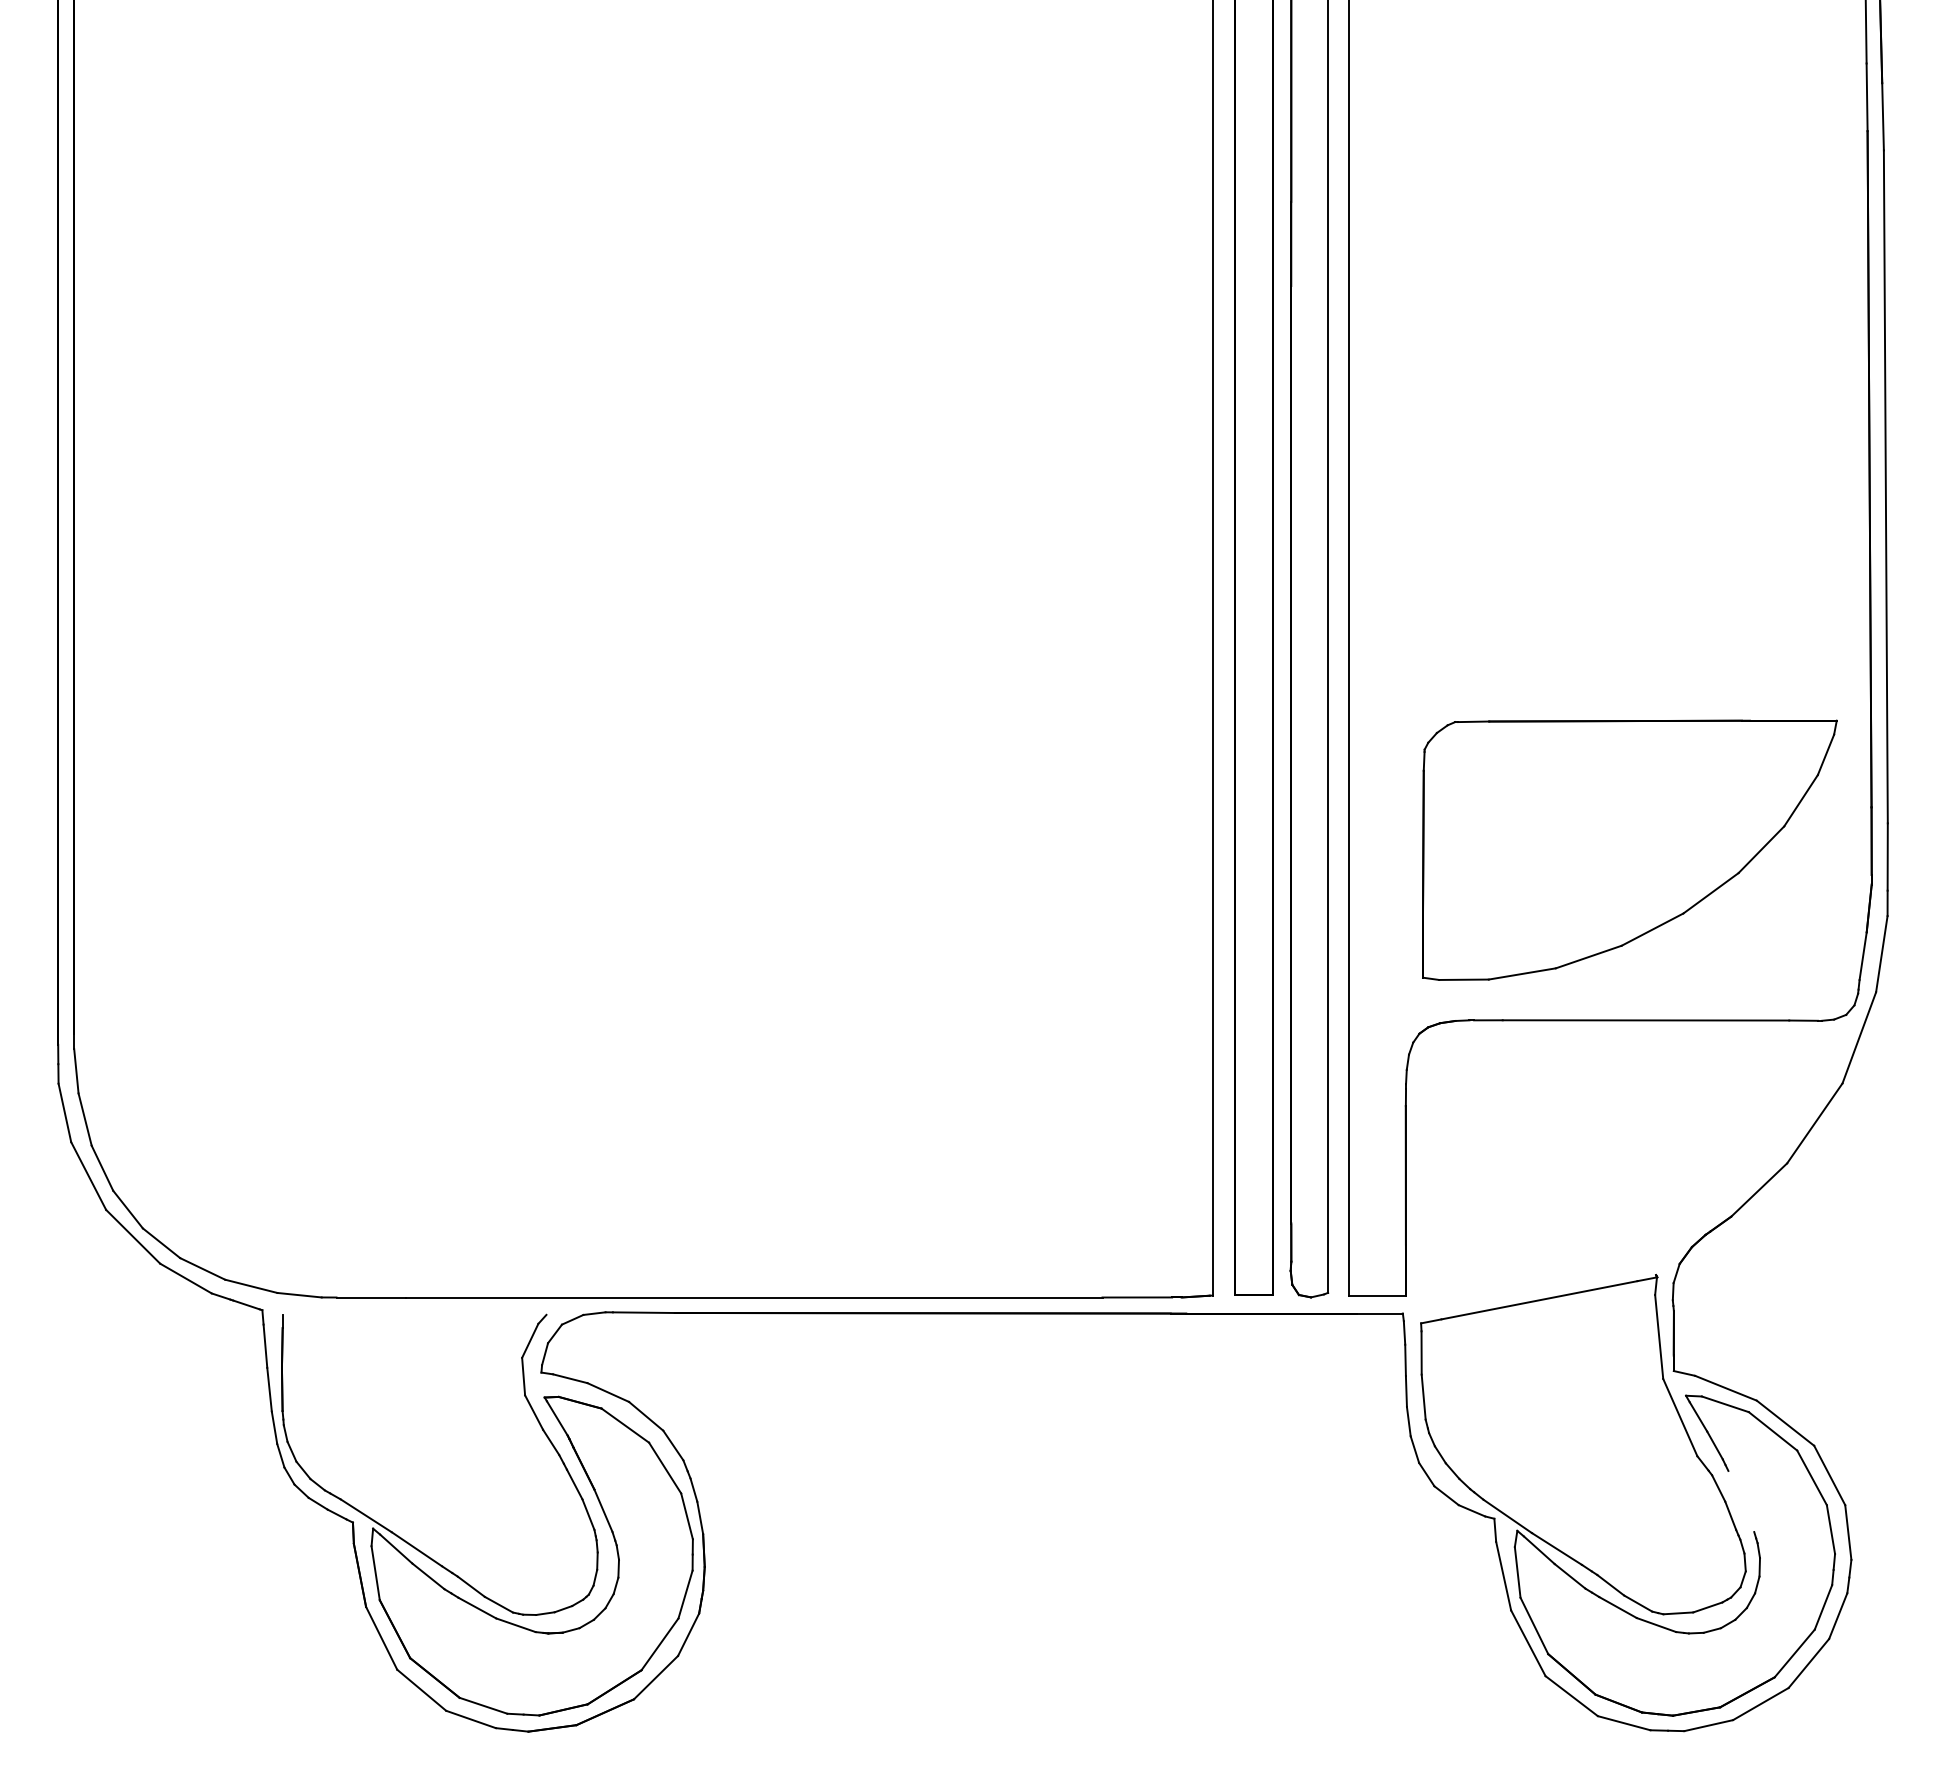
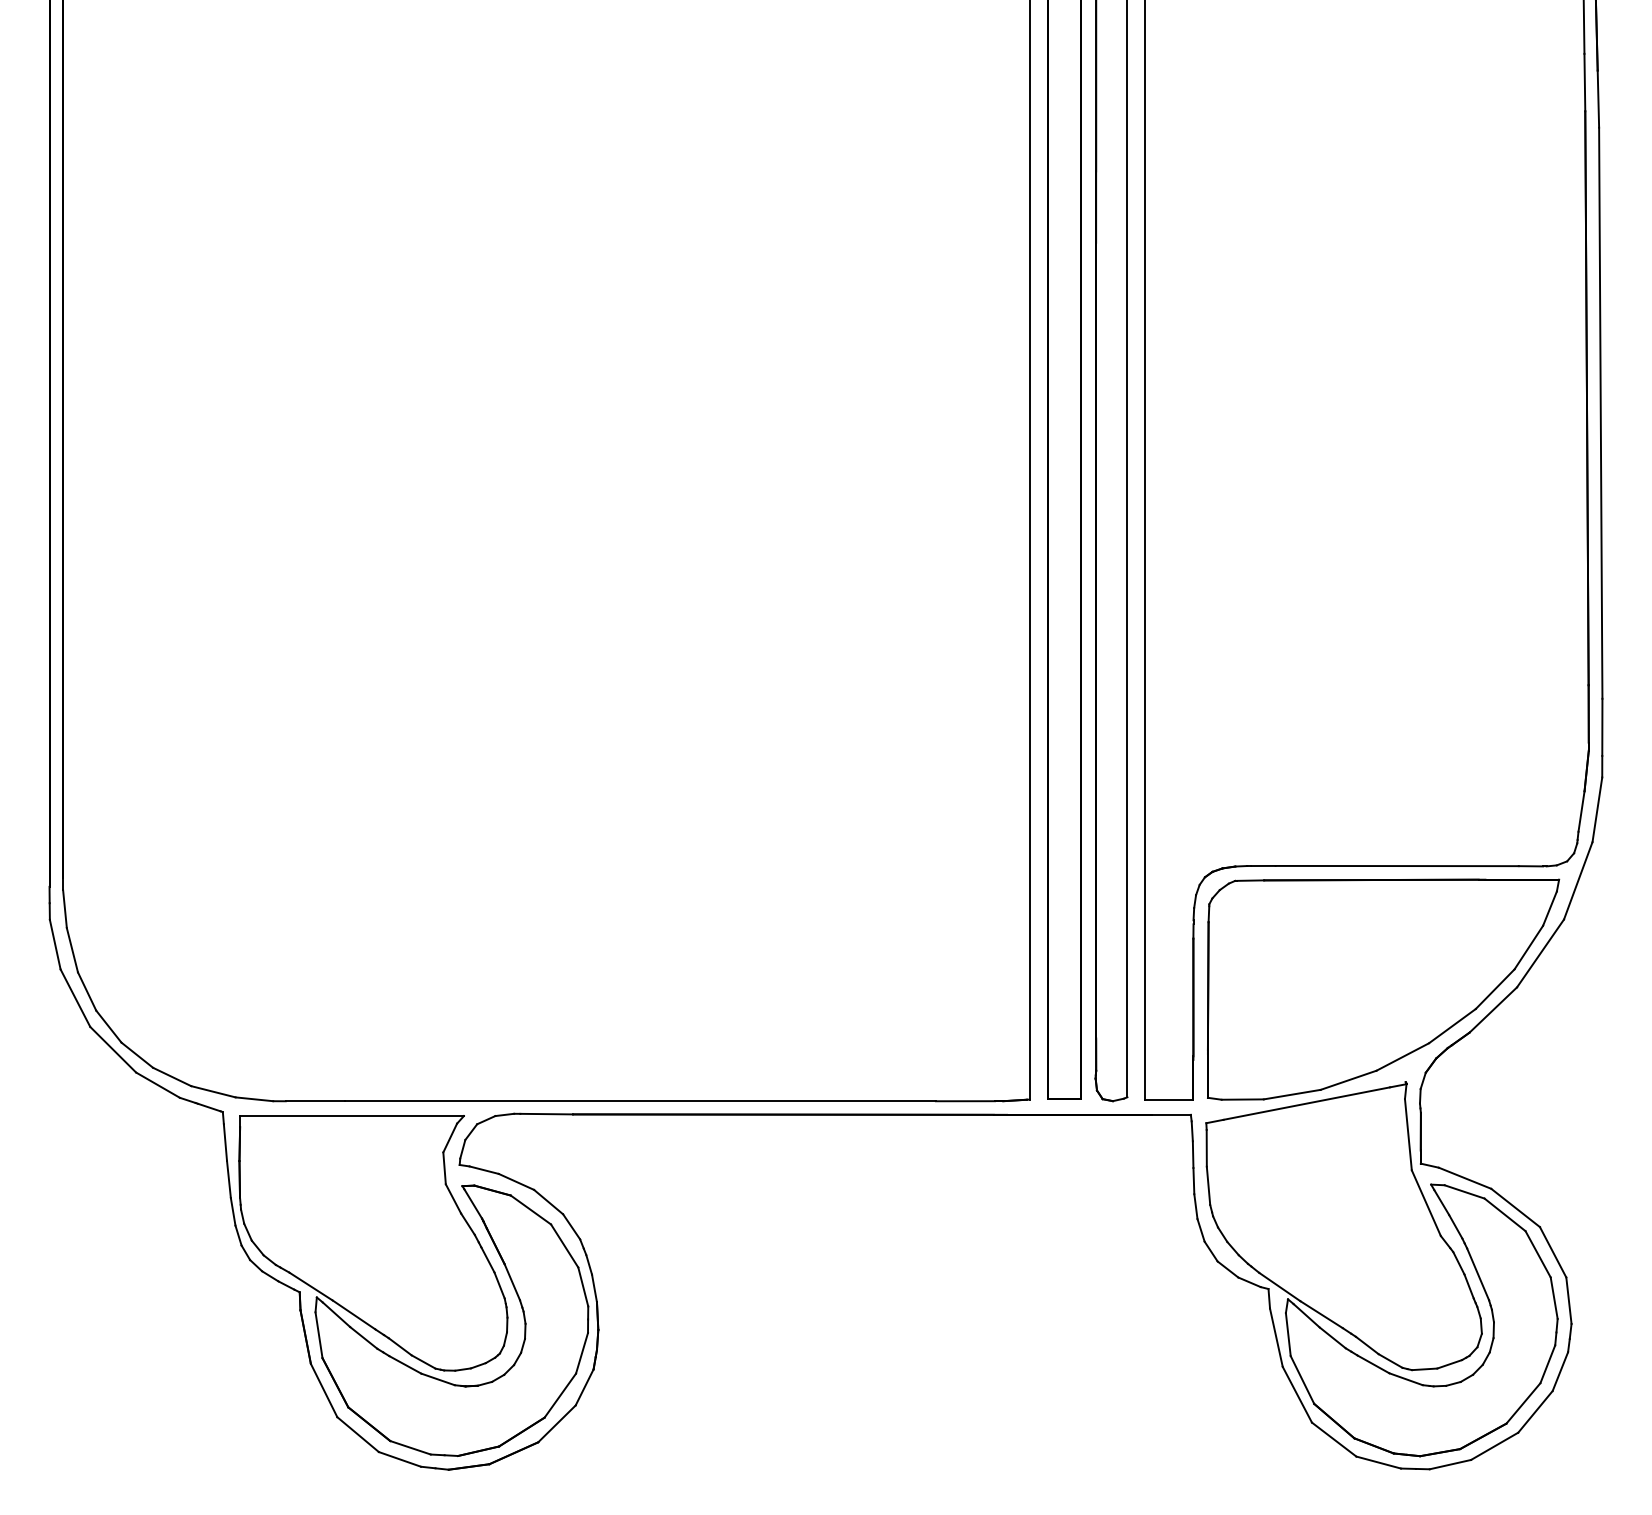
part: (1629, 850) -> (1383, 989), moved
line: (413, 1315) -> (351, 1116), added
line: (1741, 1501) -> (1478, 1274), added

